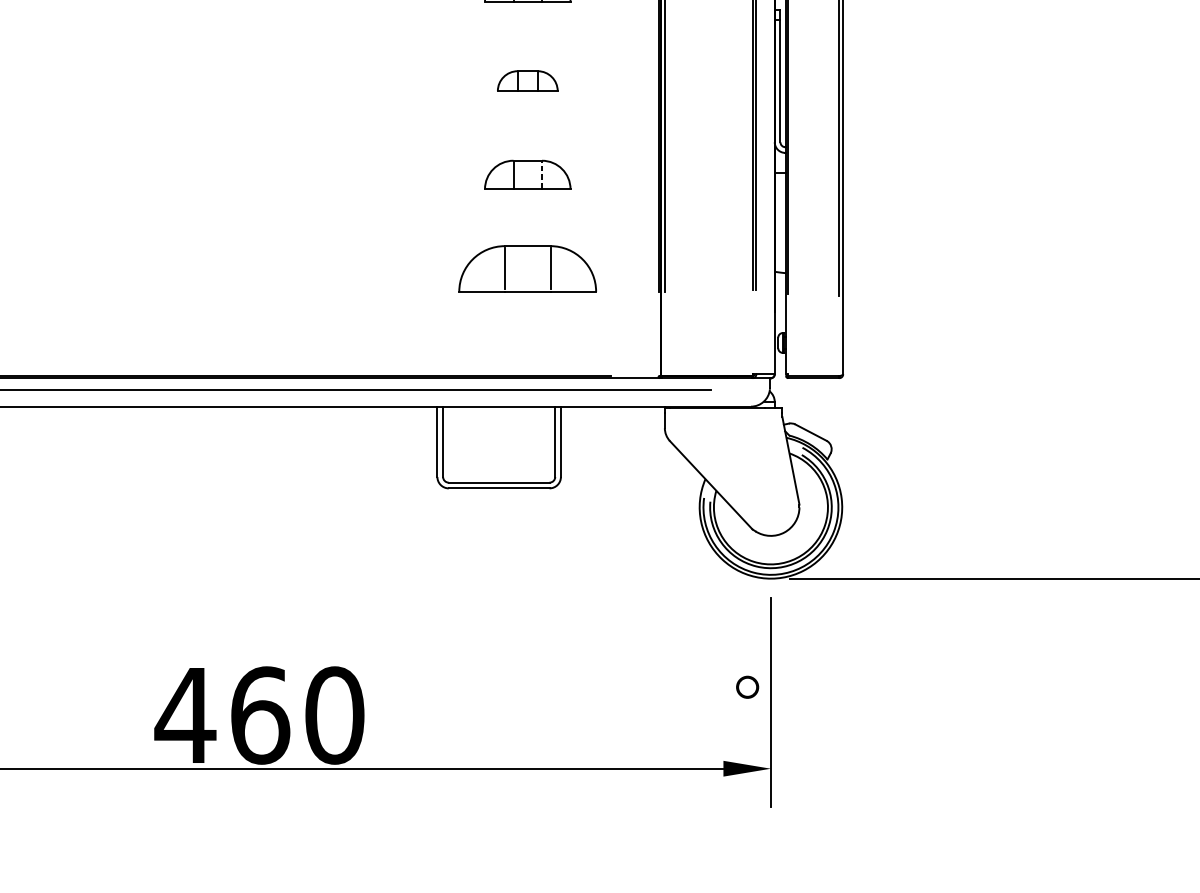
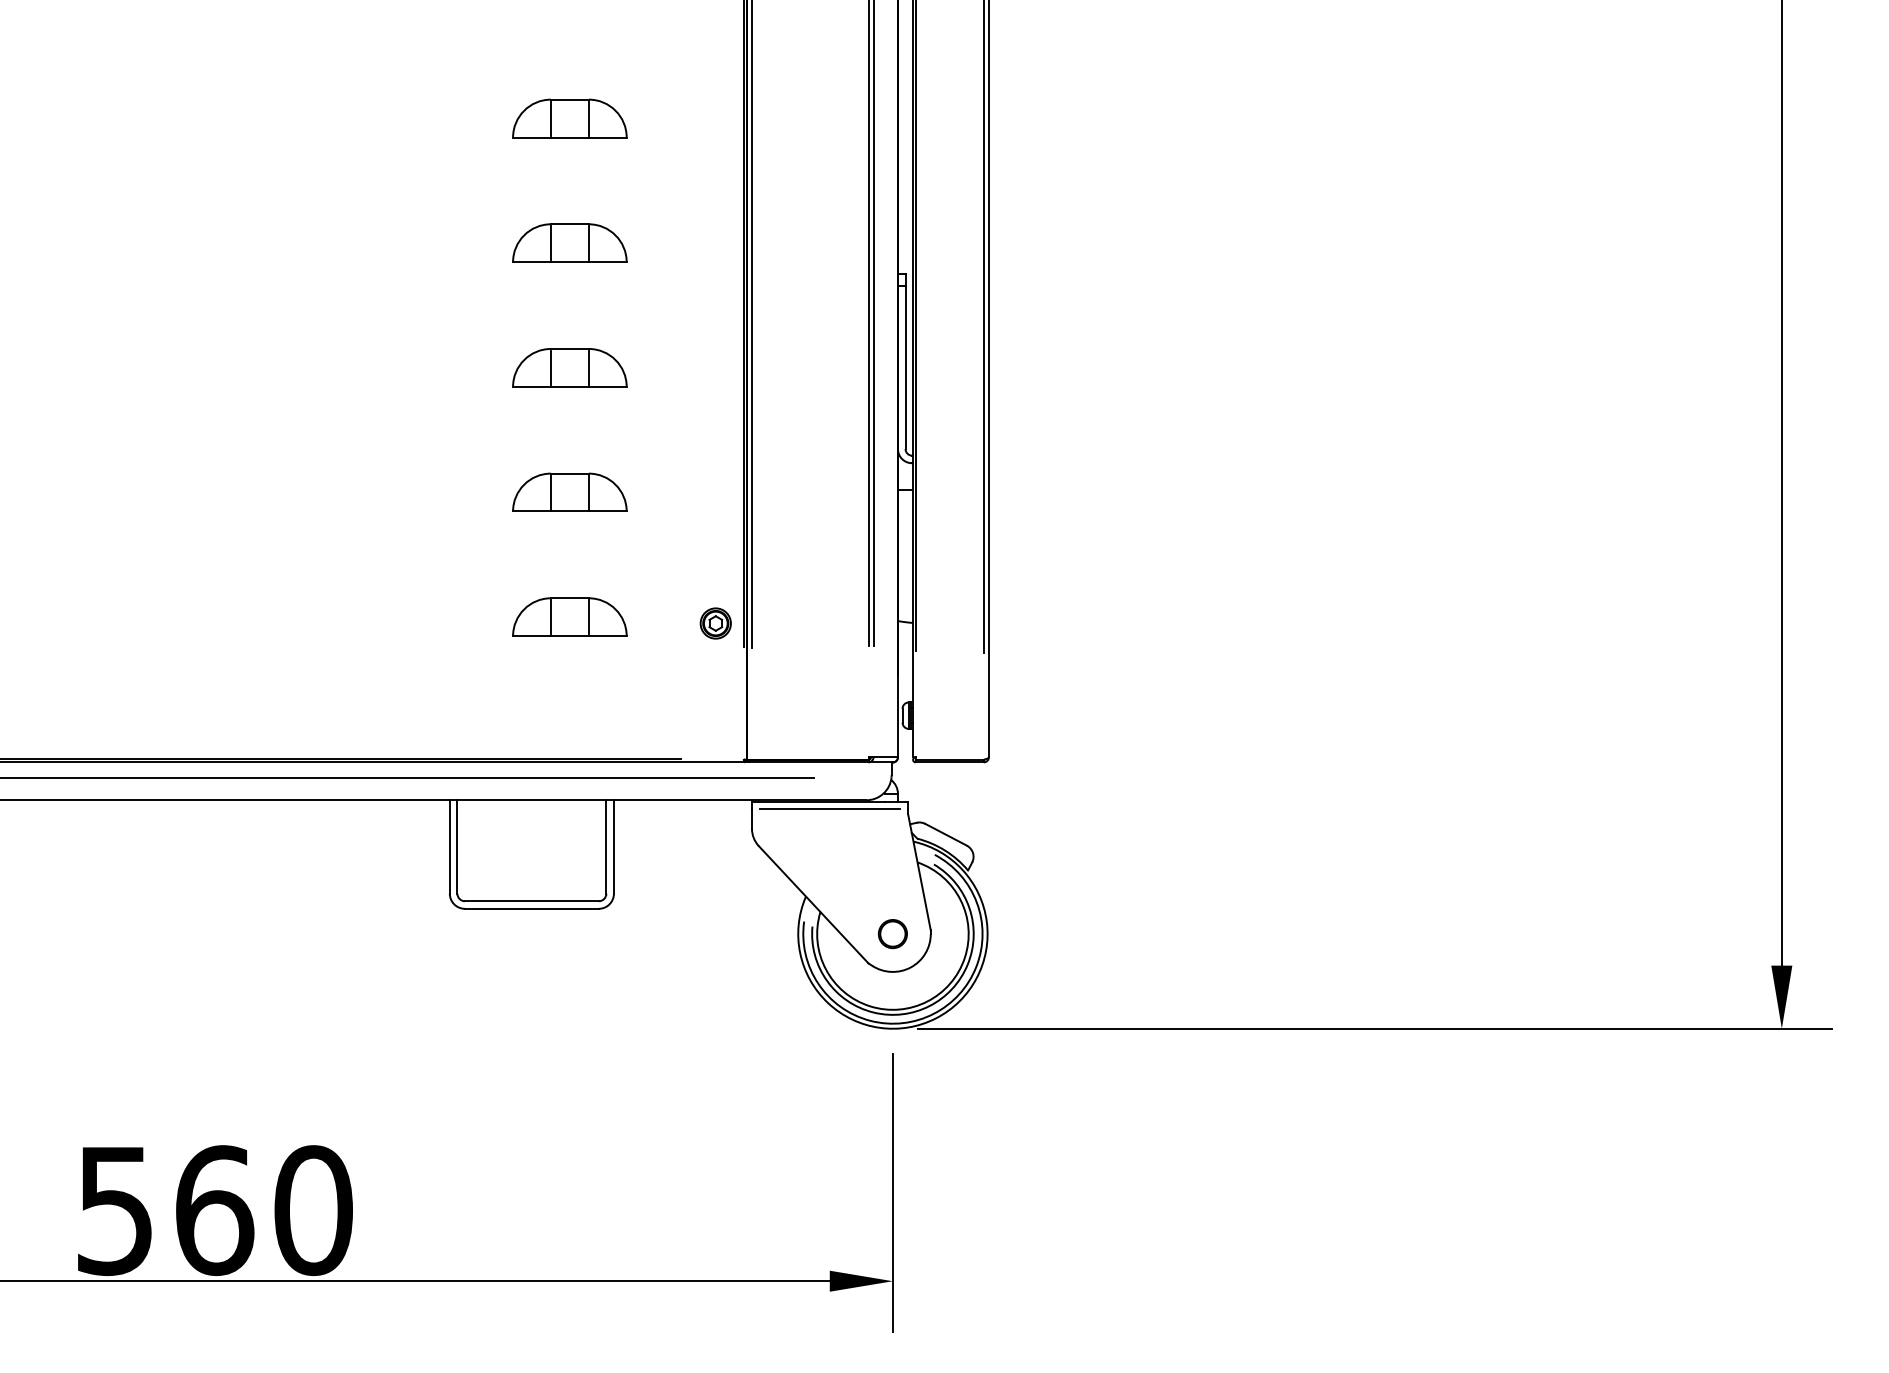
part: (527, 80) -> (569, 367), size x1.43
line: (541, 174) -> (588, 491), dashed -> solid
part: (527, 268) -> (569, 616), size x0.62
part: (637, 273) -> (715, 623), added
line: (723, 413) -> (829, 809), added
part: (747, 687) -> (892, 934), moved
text: (184, 716) -> (114, 1211), 460 -> 560

